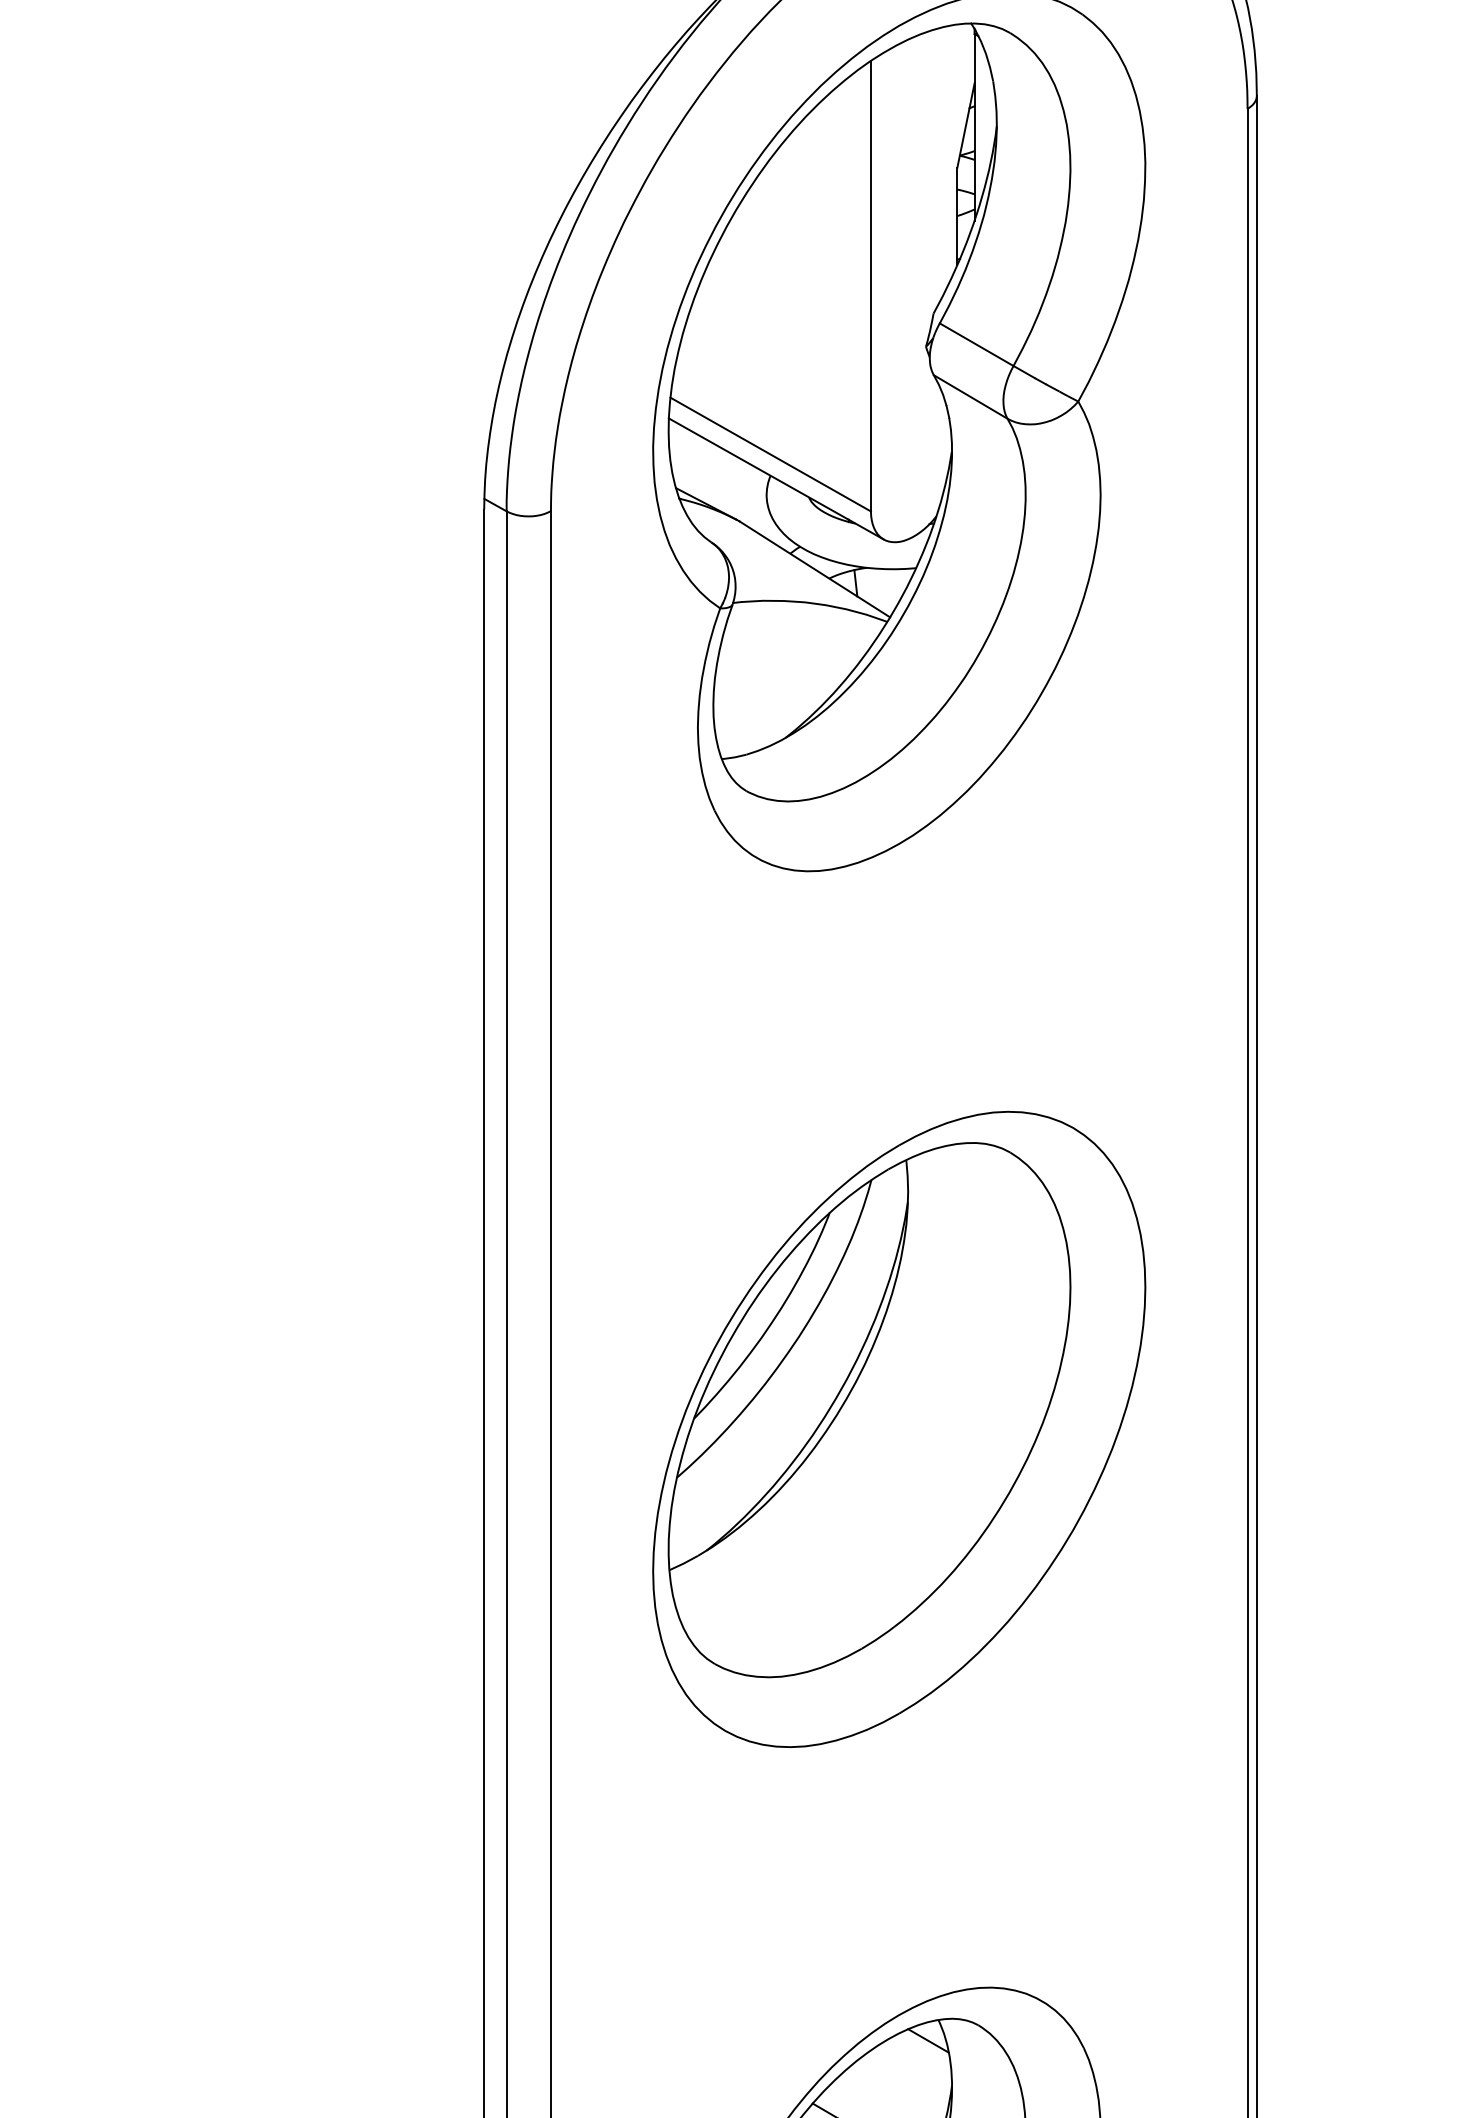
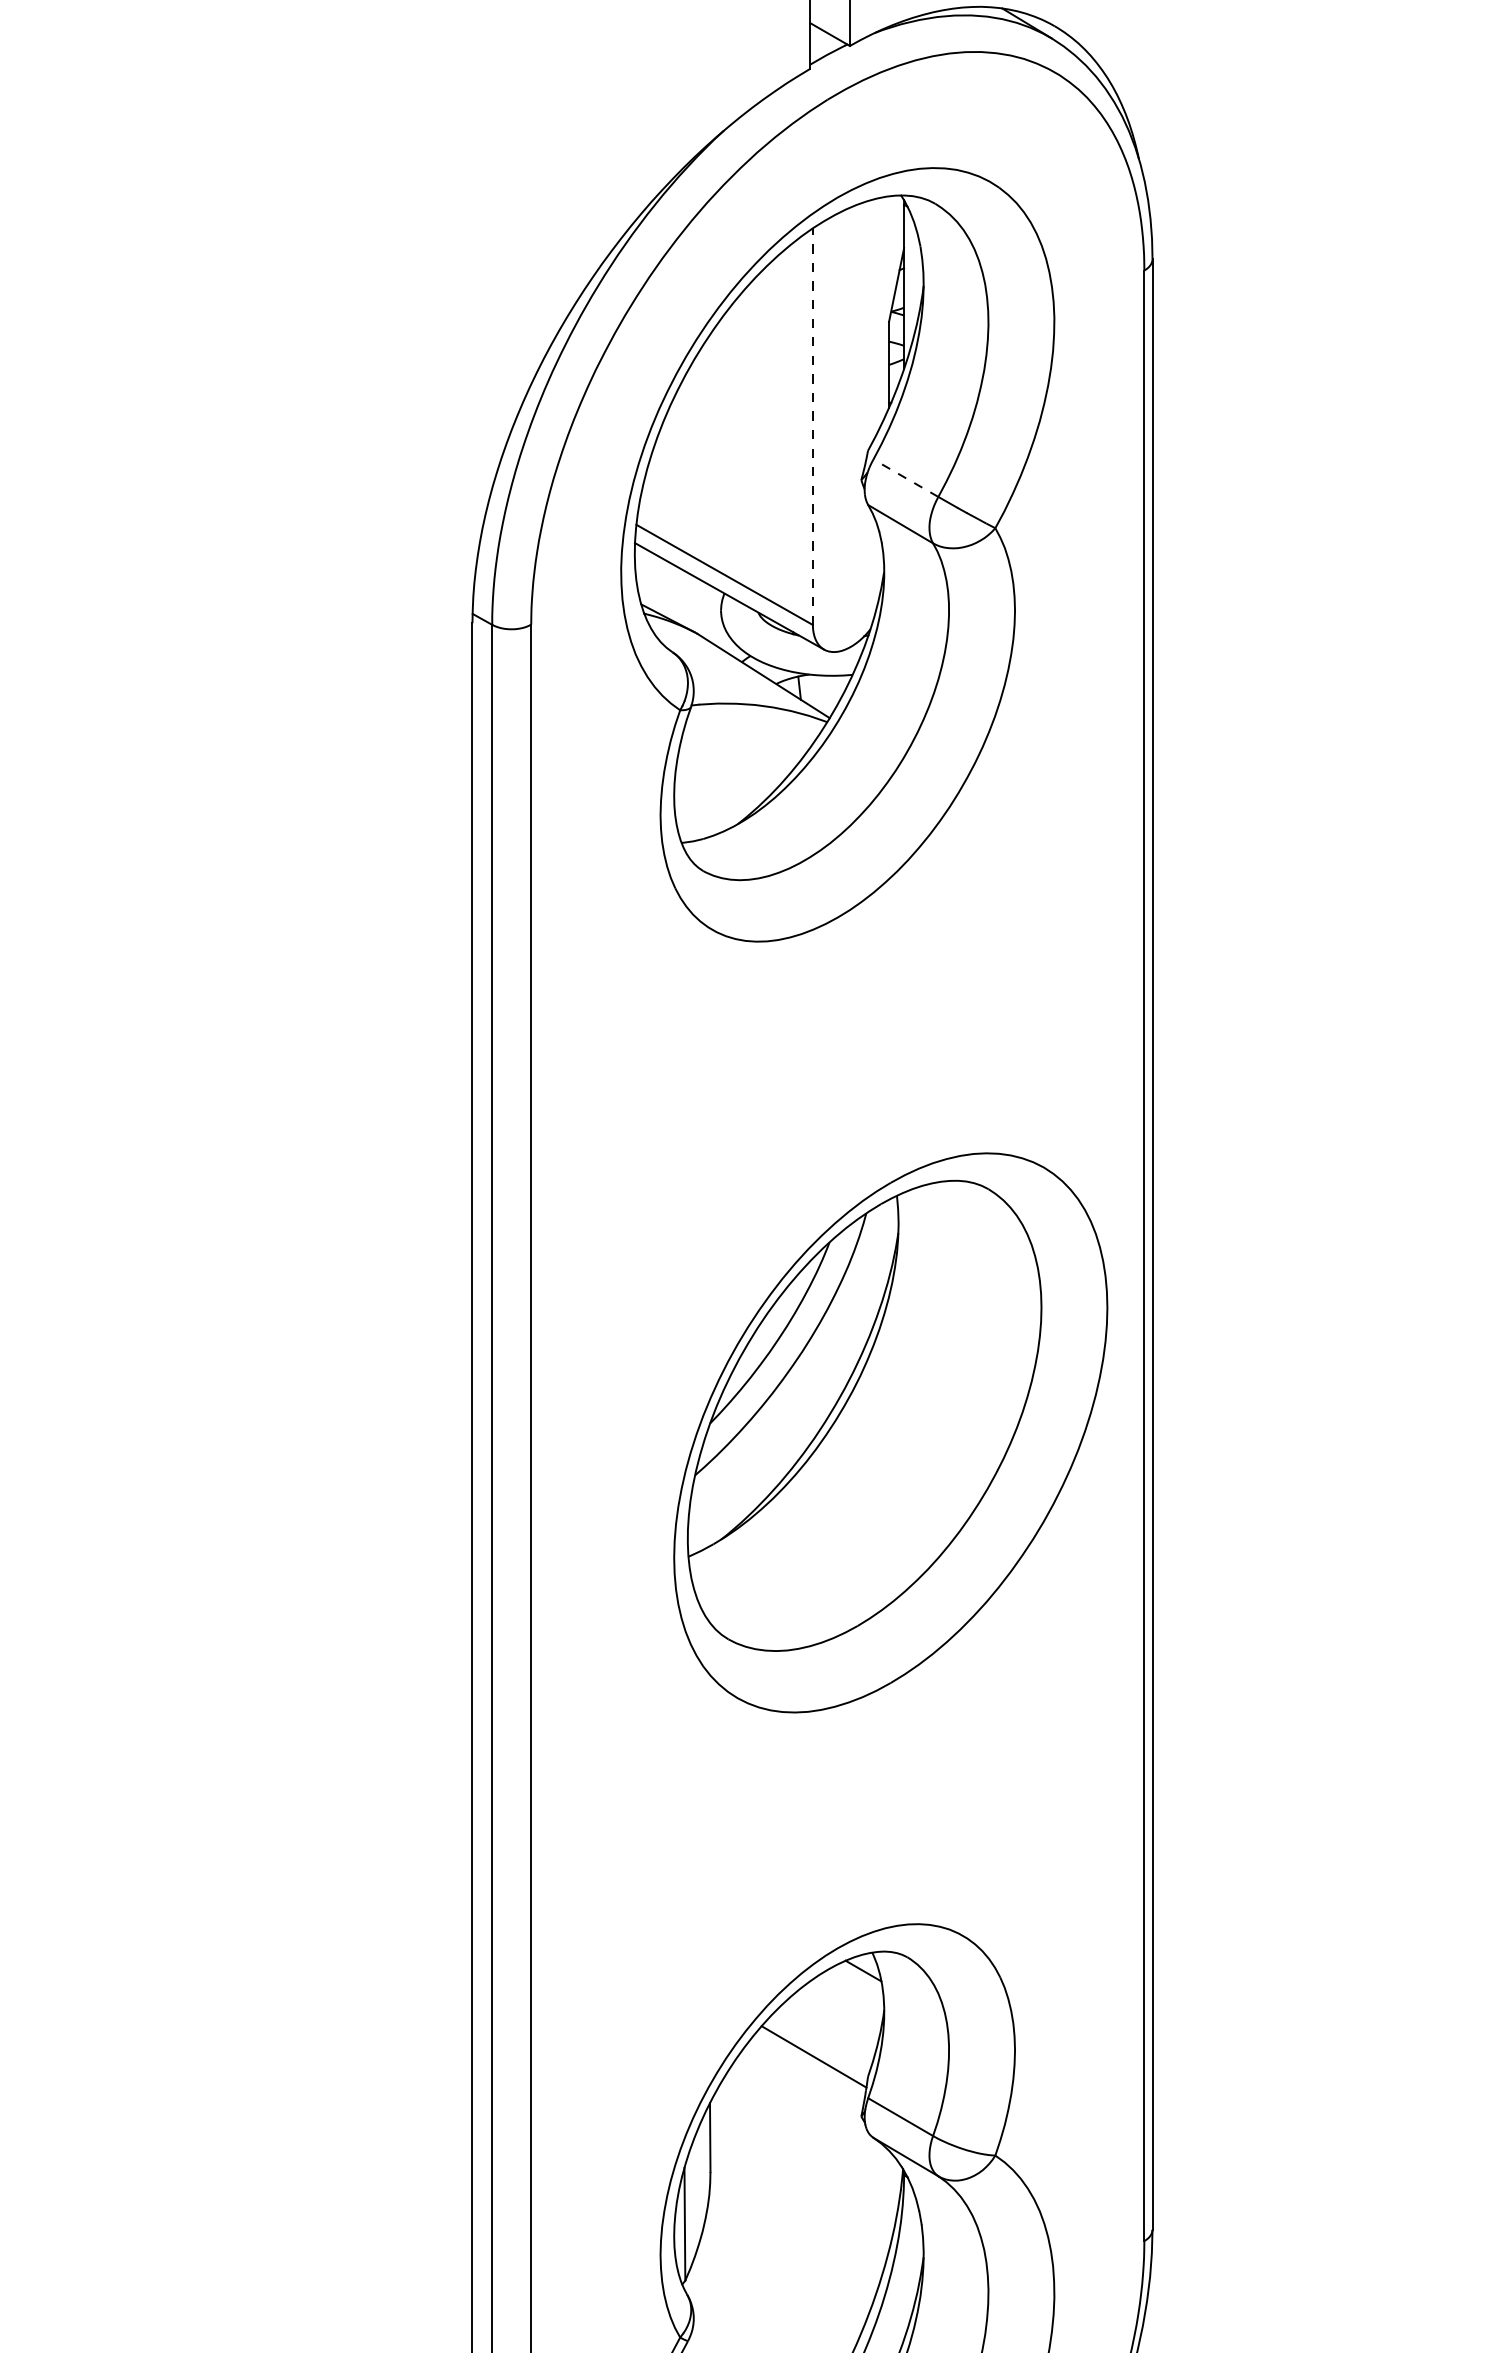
line: (870, 285) -> (812, 426), solid -> dashed
line: (976, 343) -> (905, 477), solid -> dashed
part: (898, 1428) -> (890, 1432), moved

